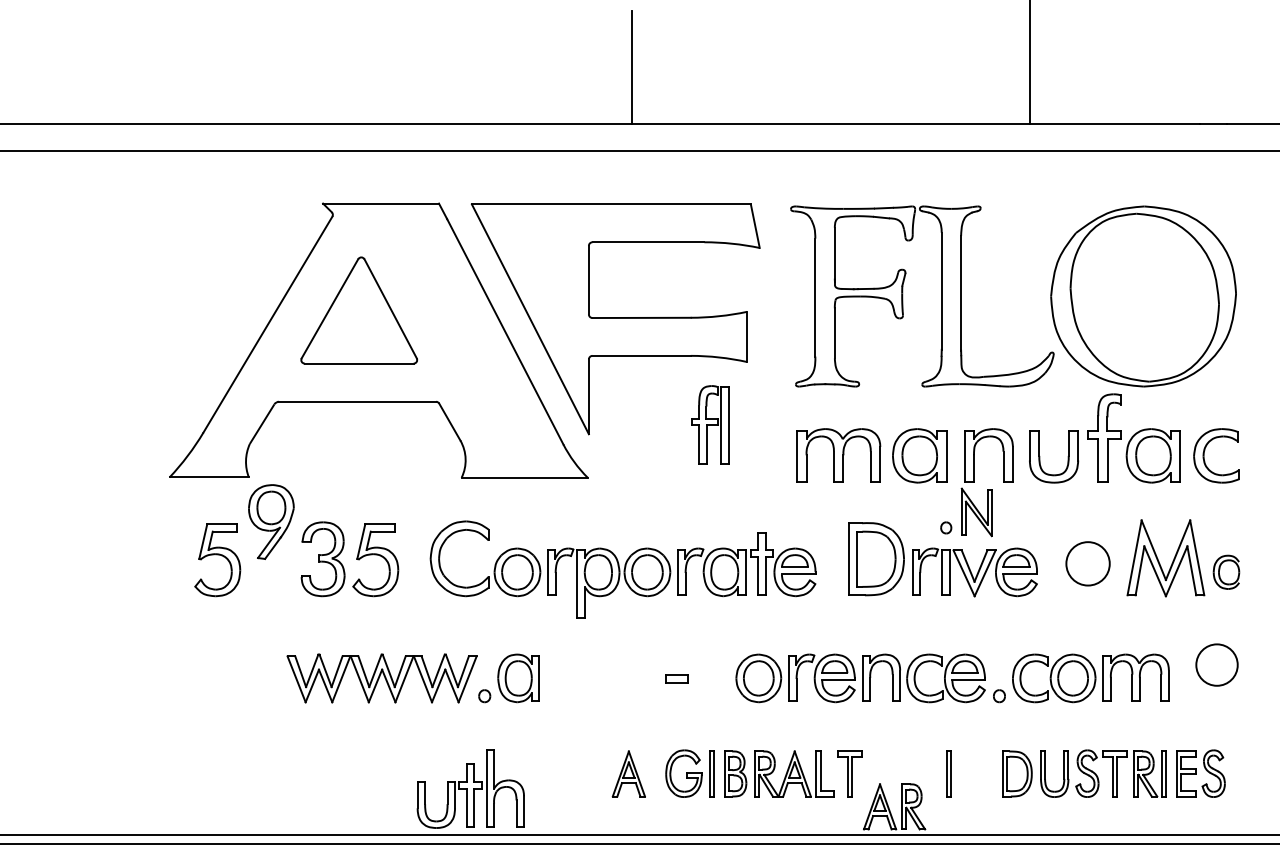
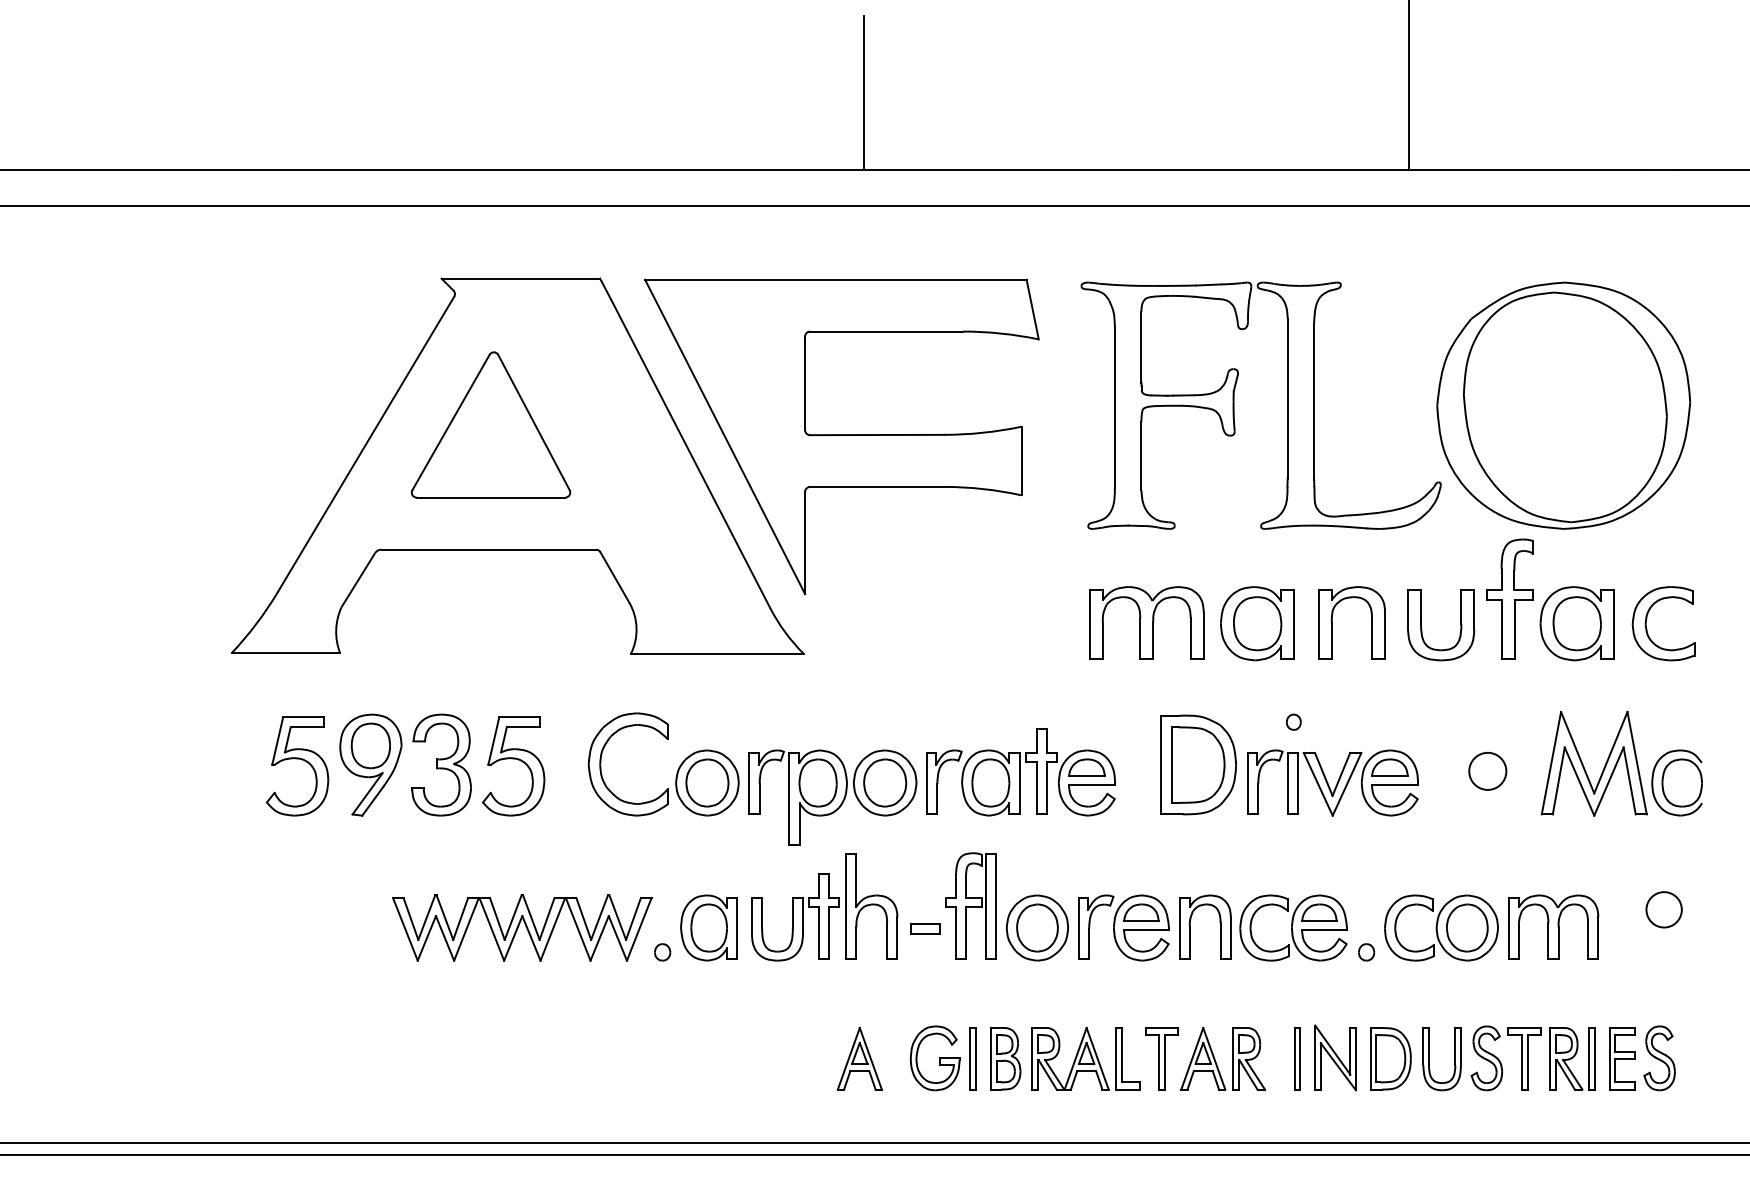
part: (709, 424) -> (970, 905), moved
part: (976, 512) -> (1335, 1057), moved
part: (271, 521) -> (370, 764), moved
circle: (1087, 563) -> (1487, 770), size x0.62
part: (1226, 571) -> (1676, 782), size x1.43
circle: (1216, 664) -> (1663, 909), size x0.62
part: (470, 789) -> (824, 907), moved
part: (889, 808) -> (1216, 1061), moved

